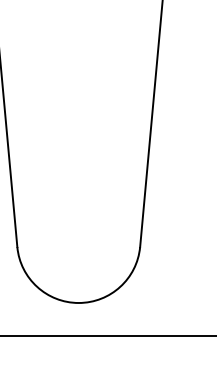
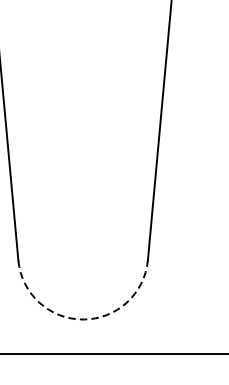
arc: (78, 302) -> (82, 319), solid -> dashed

